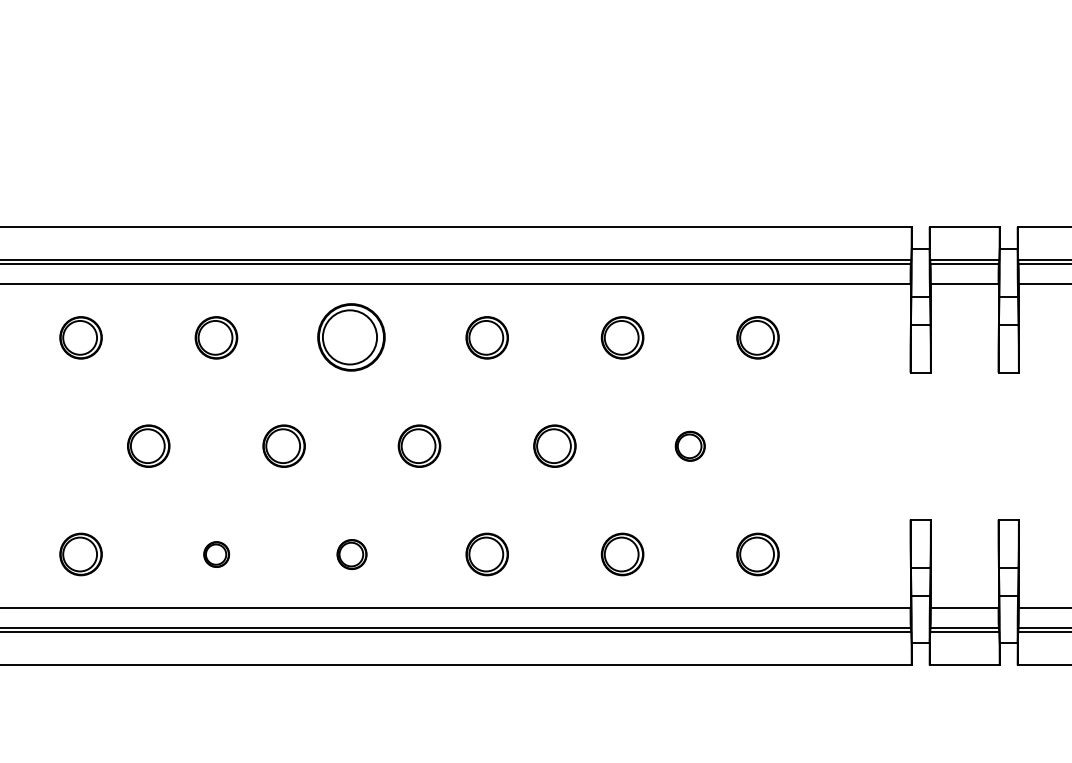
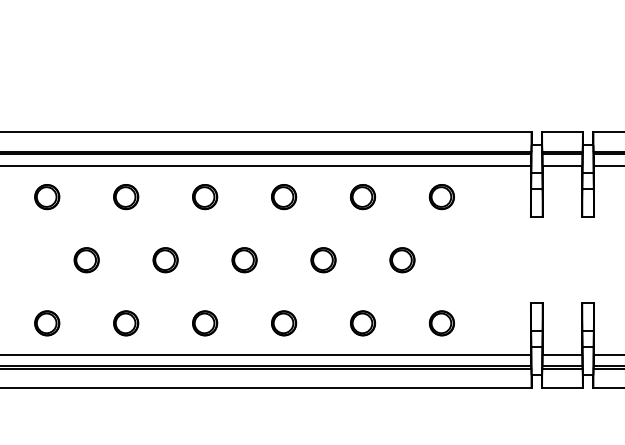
part: (352, 338) -> (205, 197), size x0.62
part: (690, 446) -> (402, 260), size x1.43
part: (217, 554) -> (126, 323), size x1.67
part: (352, 554) -> (205, 323), size x1.43

